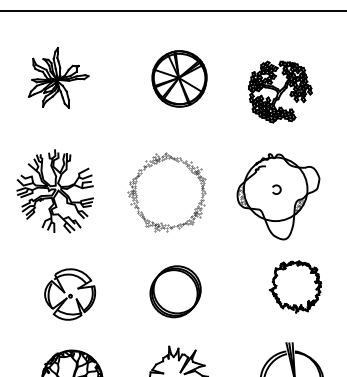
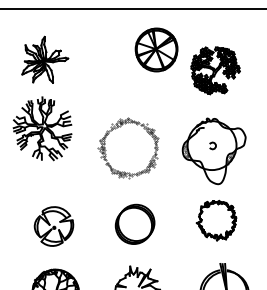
part: (179, 78) -> (156, 49), moved
part: (54, 191) -> (42, 128), moved
part: (295, 286) -> (216, 220), moved

